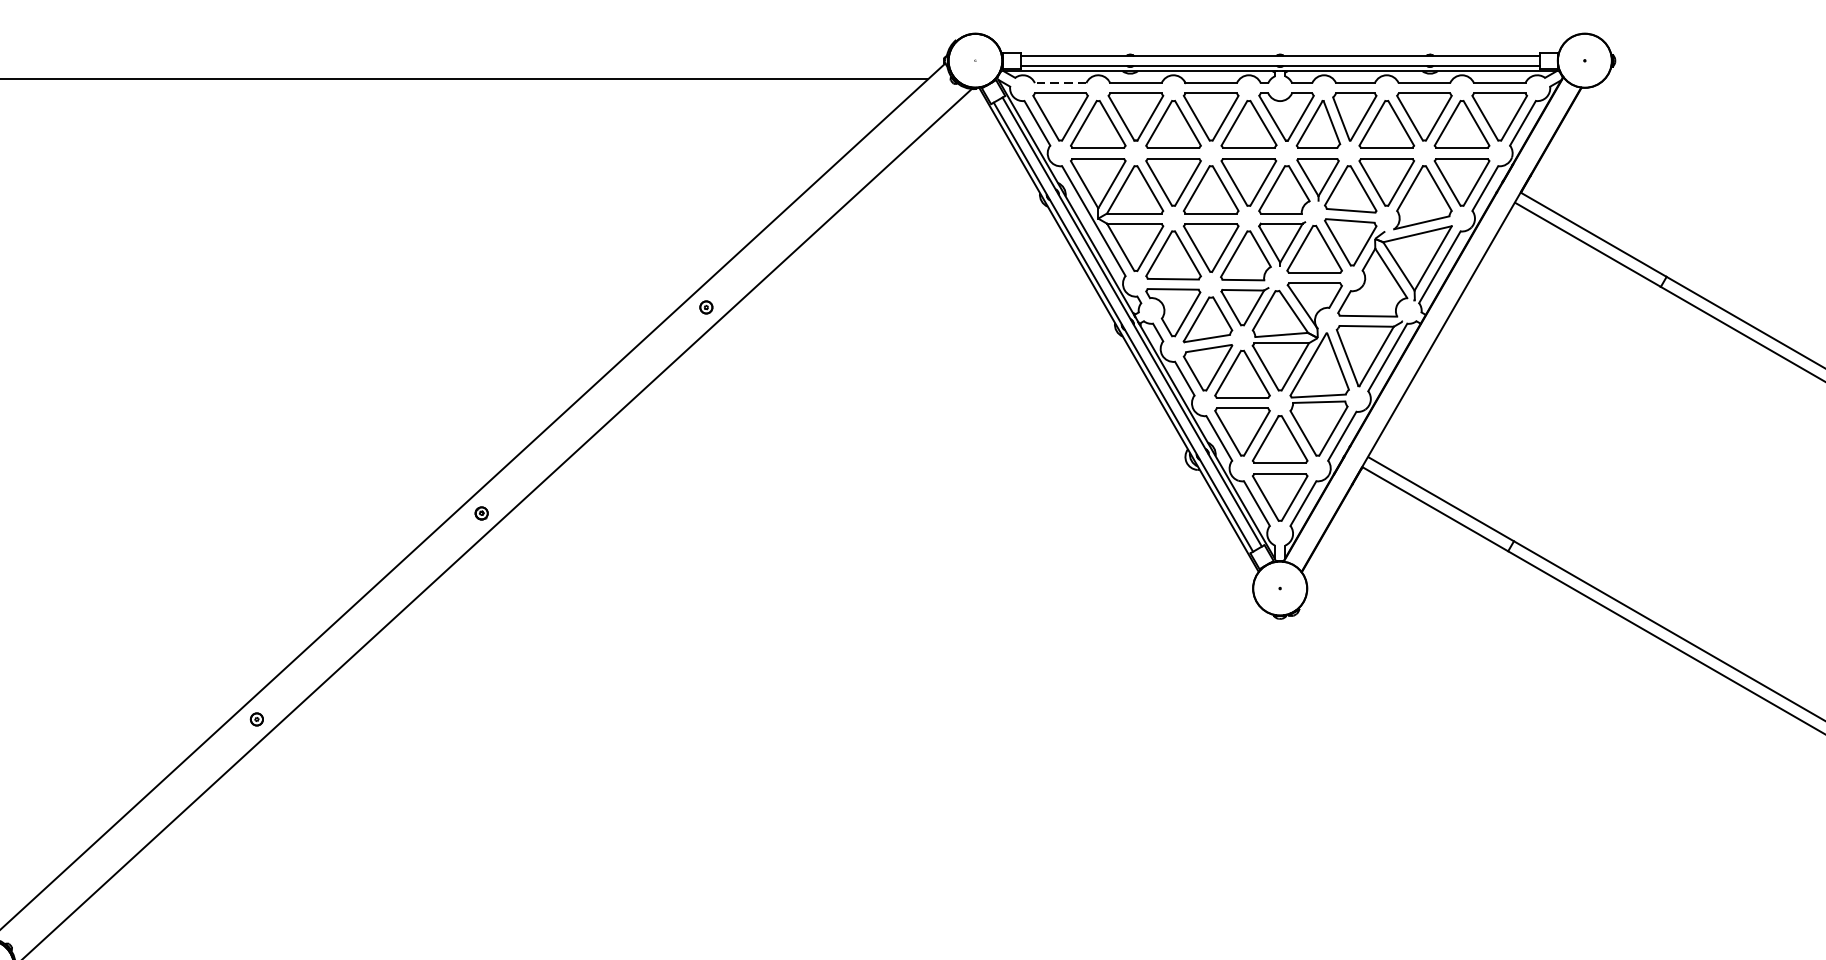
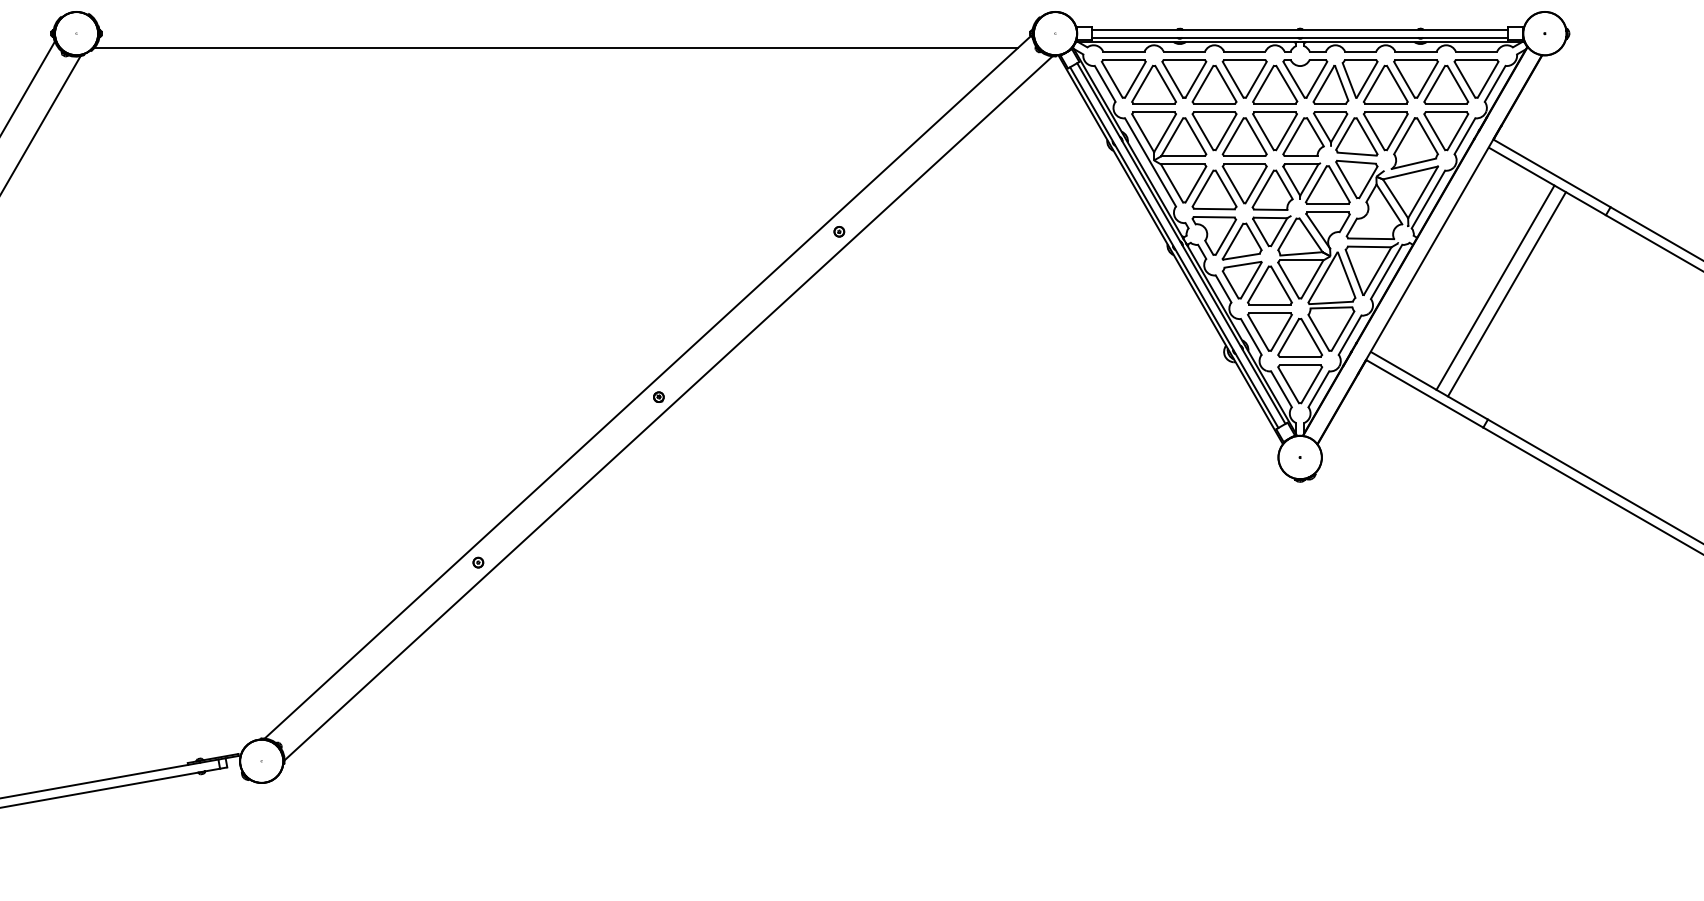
line: (1060, 82) -> (1123, 51), dashed -> solid
line: (1523, 376) -> (1495, 287), added
line: (1537, 385) -> (1506, 294), added

